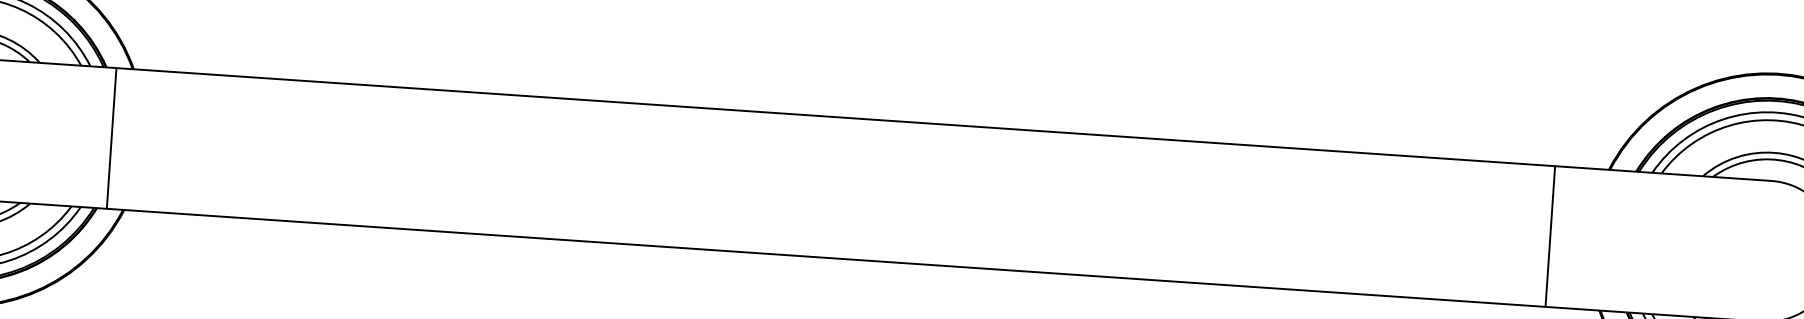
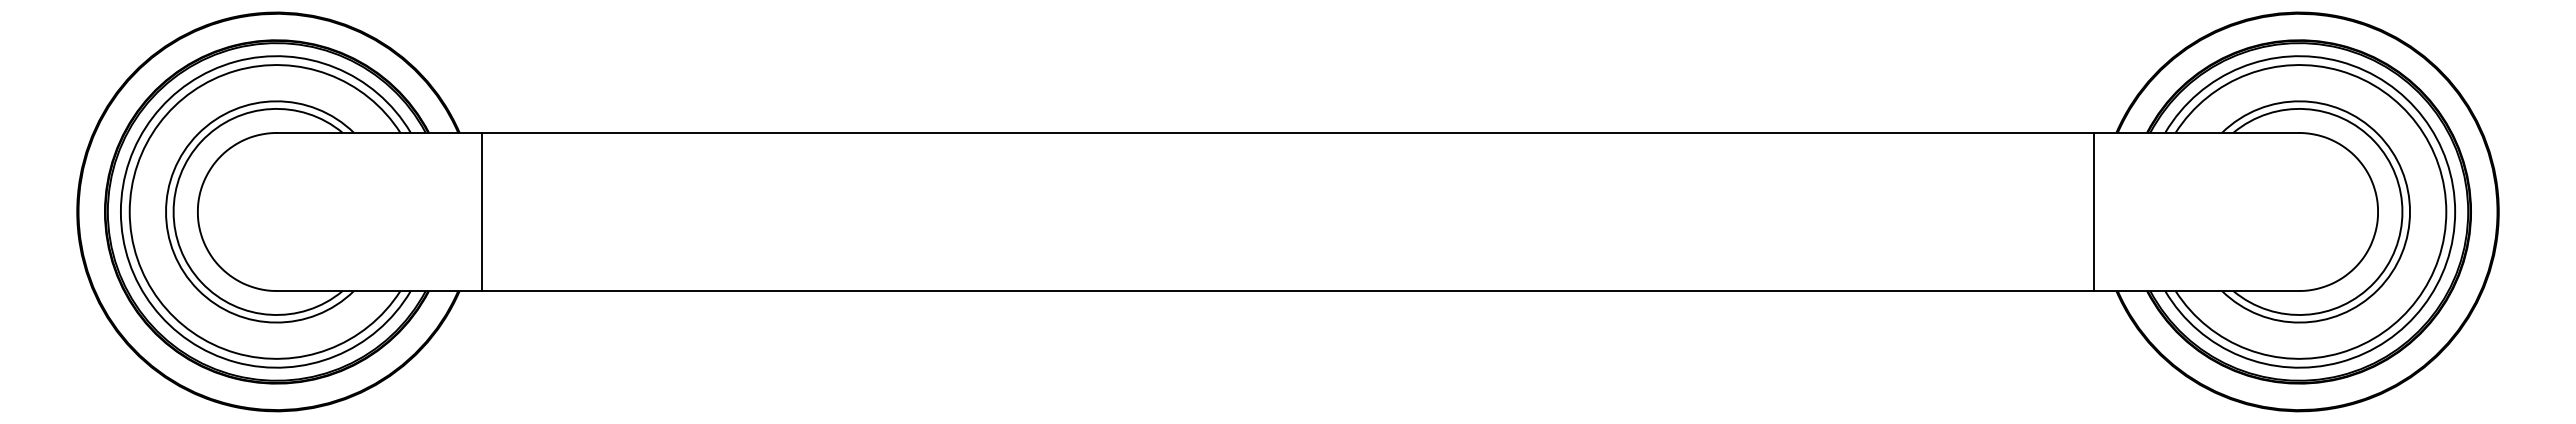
line: (112, 138) -> (482, 211), moved
line: (1549, 236) -> (2093, 211), moved

